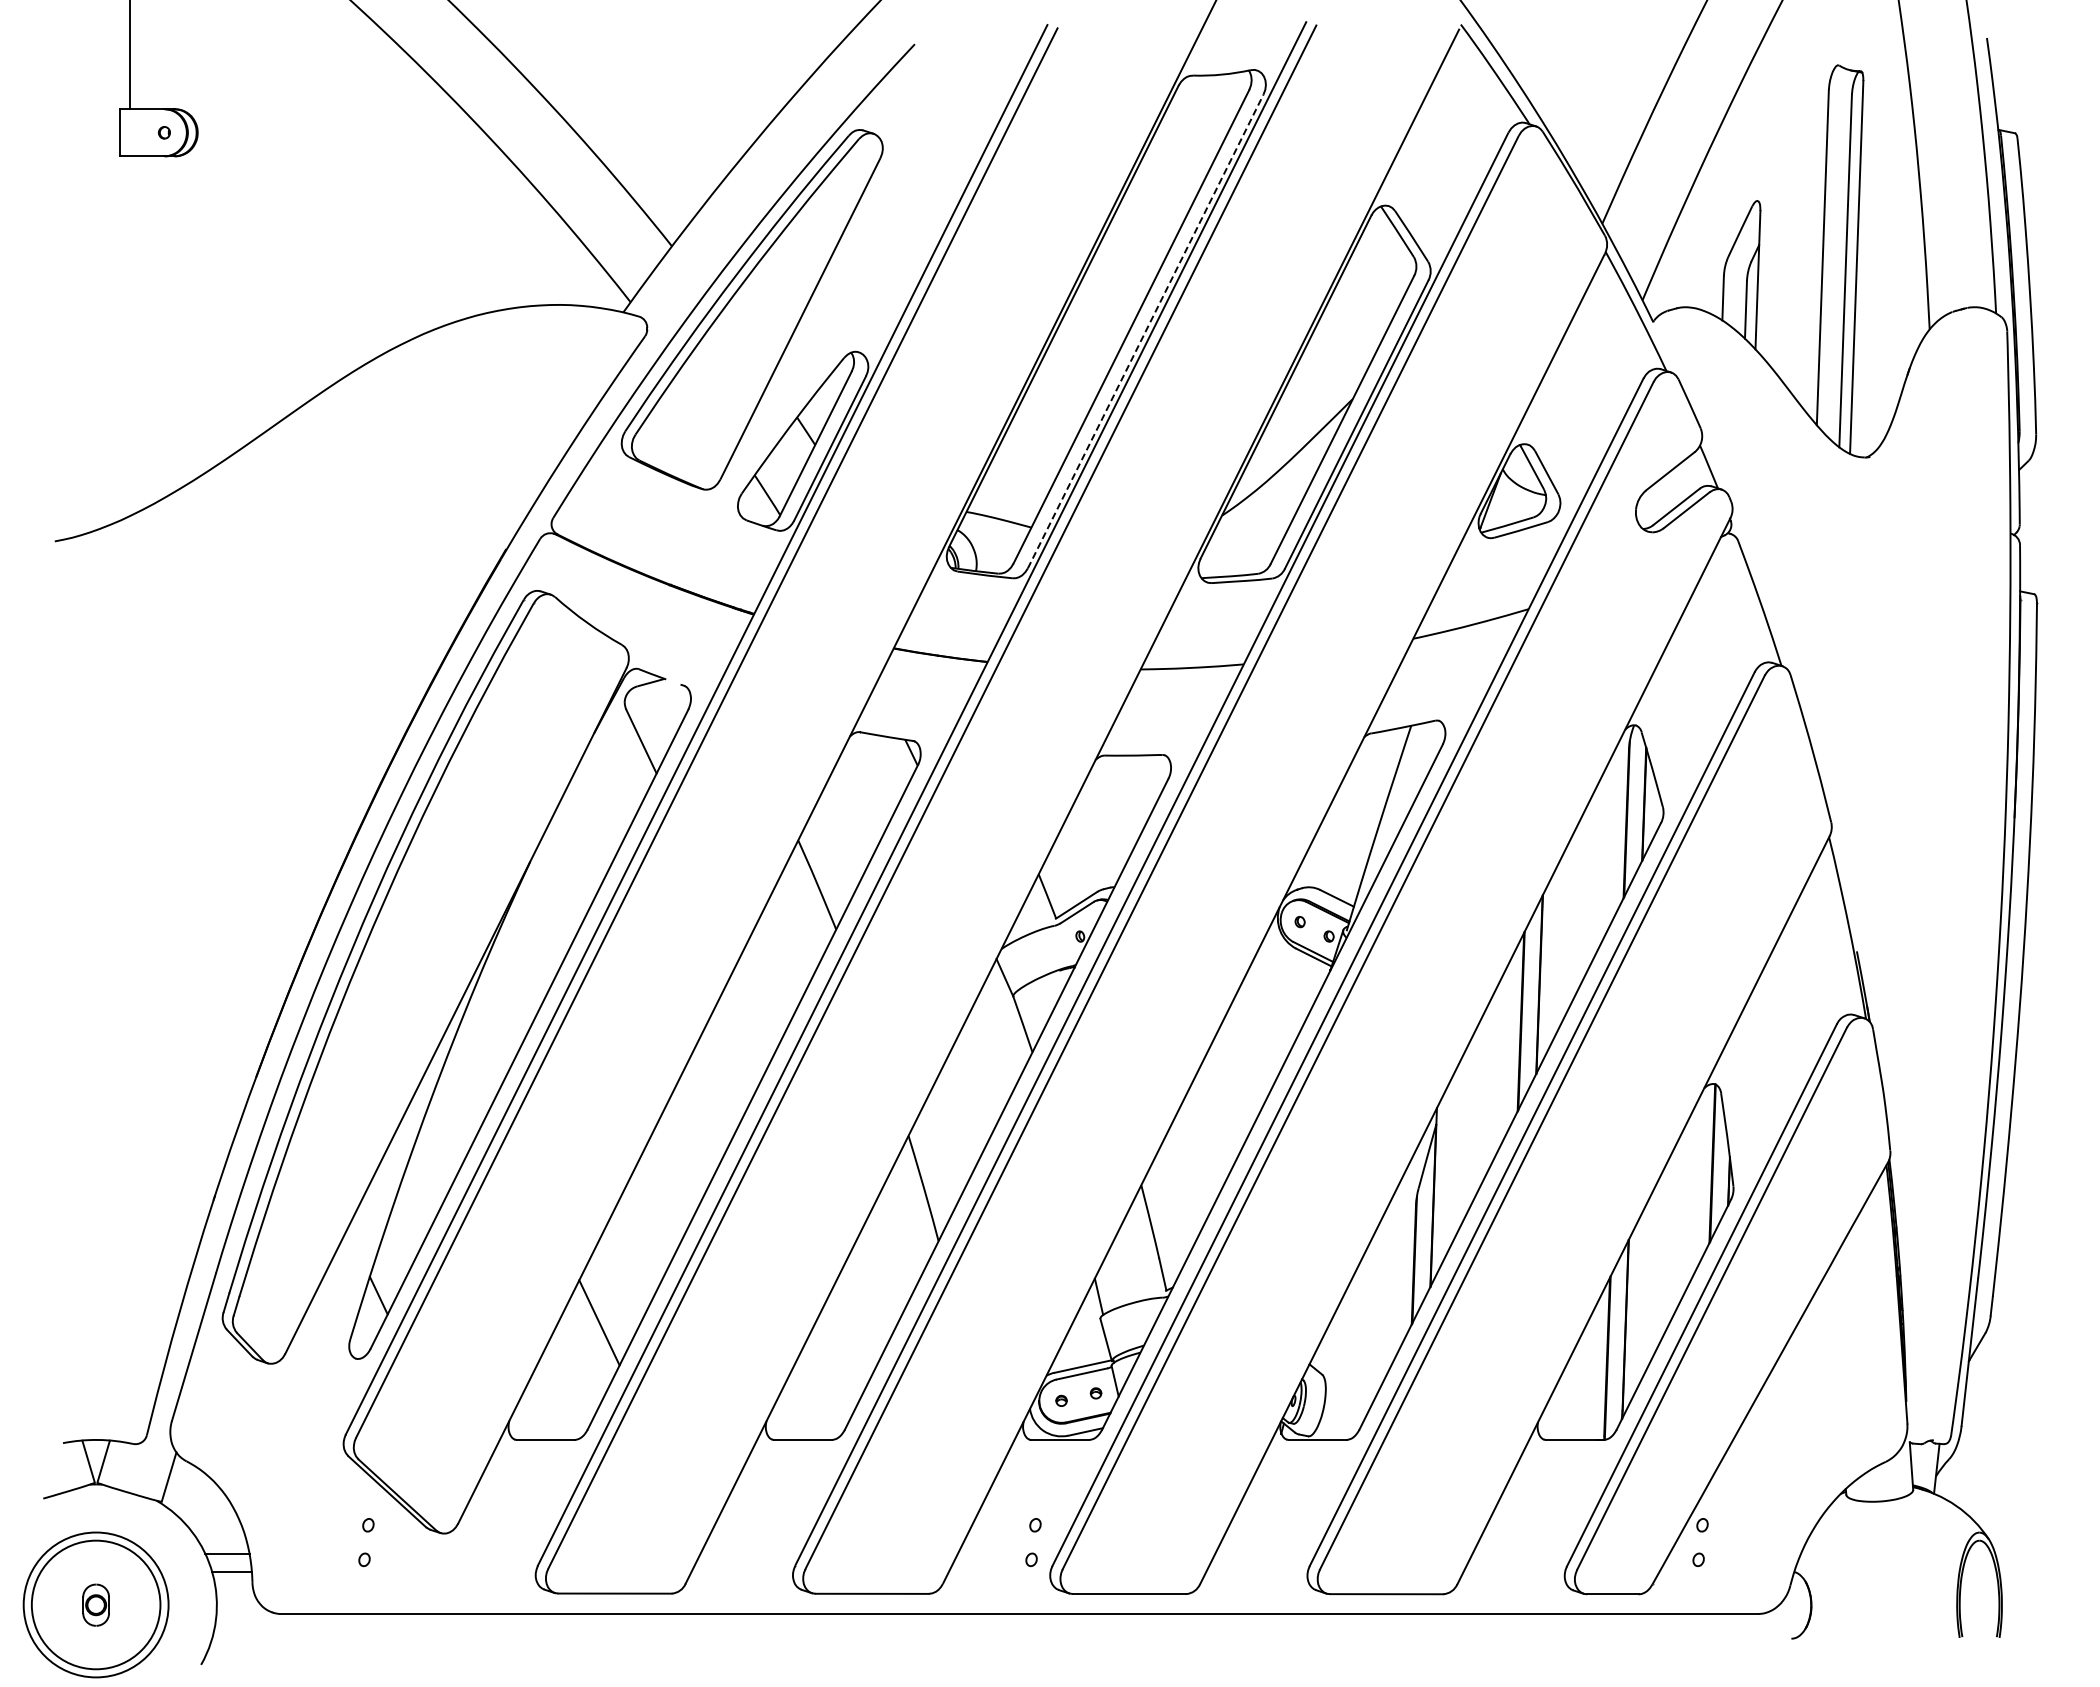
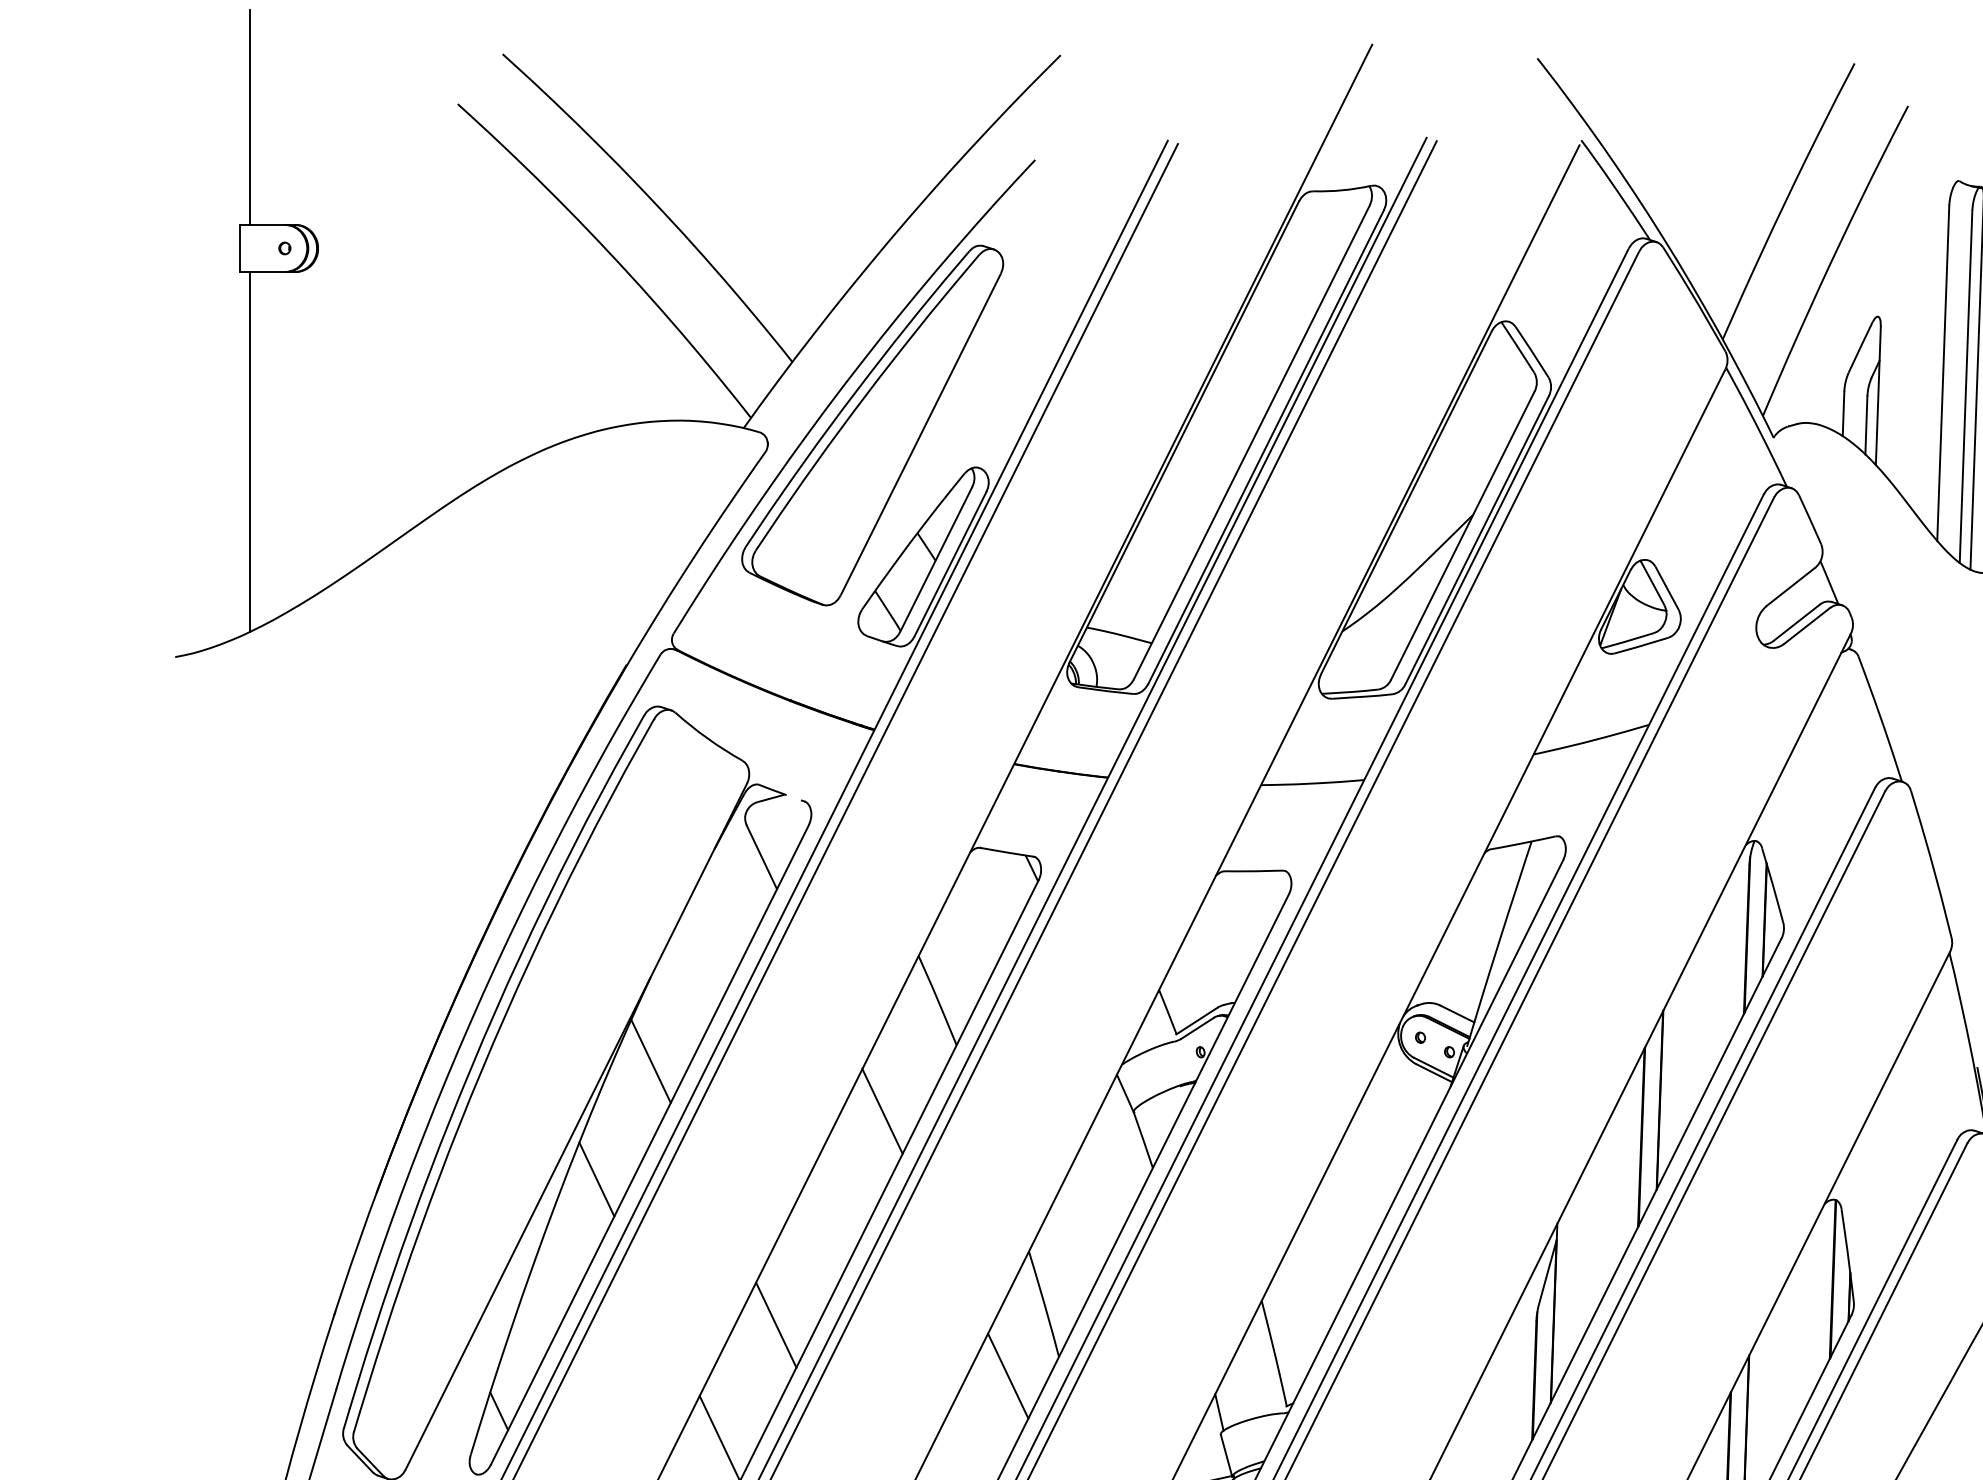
line: (1145, 331) -> (1265, 447), dashed -> solid
line: (129, 336) -> (249, 452), added
line: (530, 945) -> (650, 1061), added
line: (762, 995) -> (882, 1111), added
line: (475, 1063) -> (595, 1179), added
line: (655, 1209) -> (775, 1325), added
line: (887, 1260) -> (1007, 1376), added

